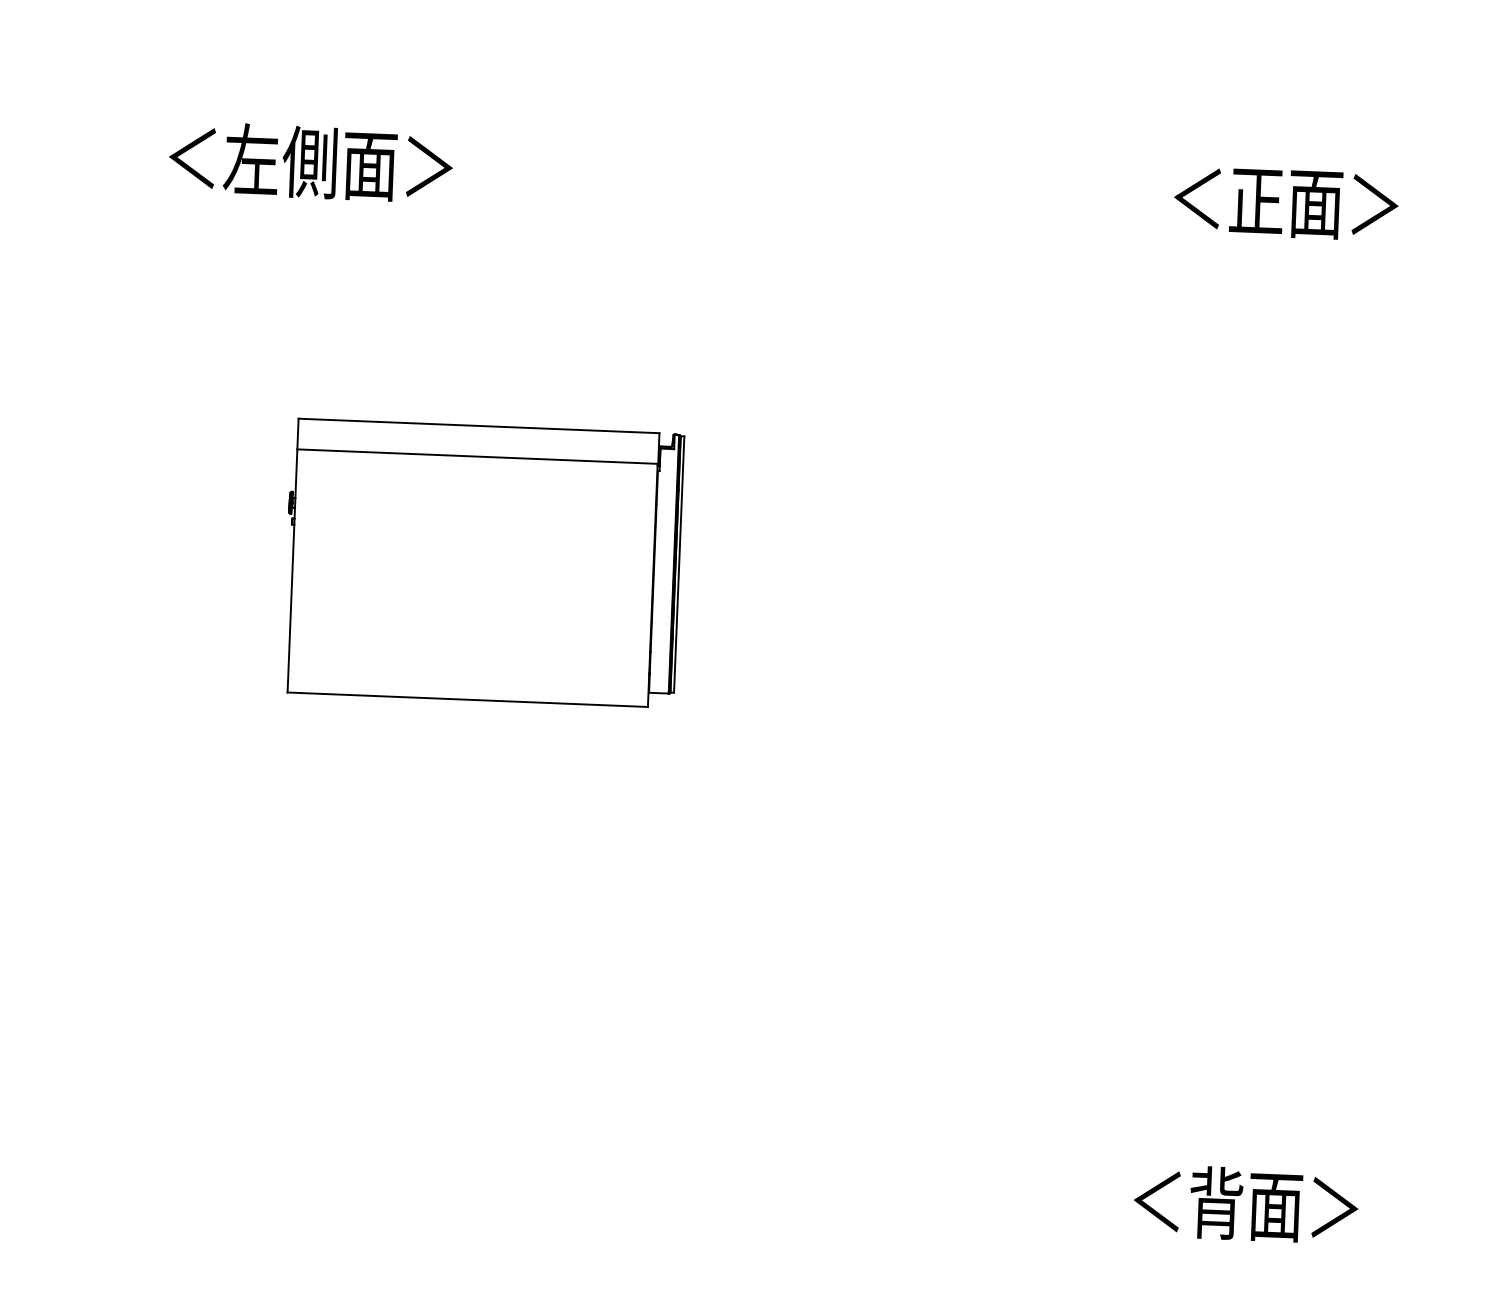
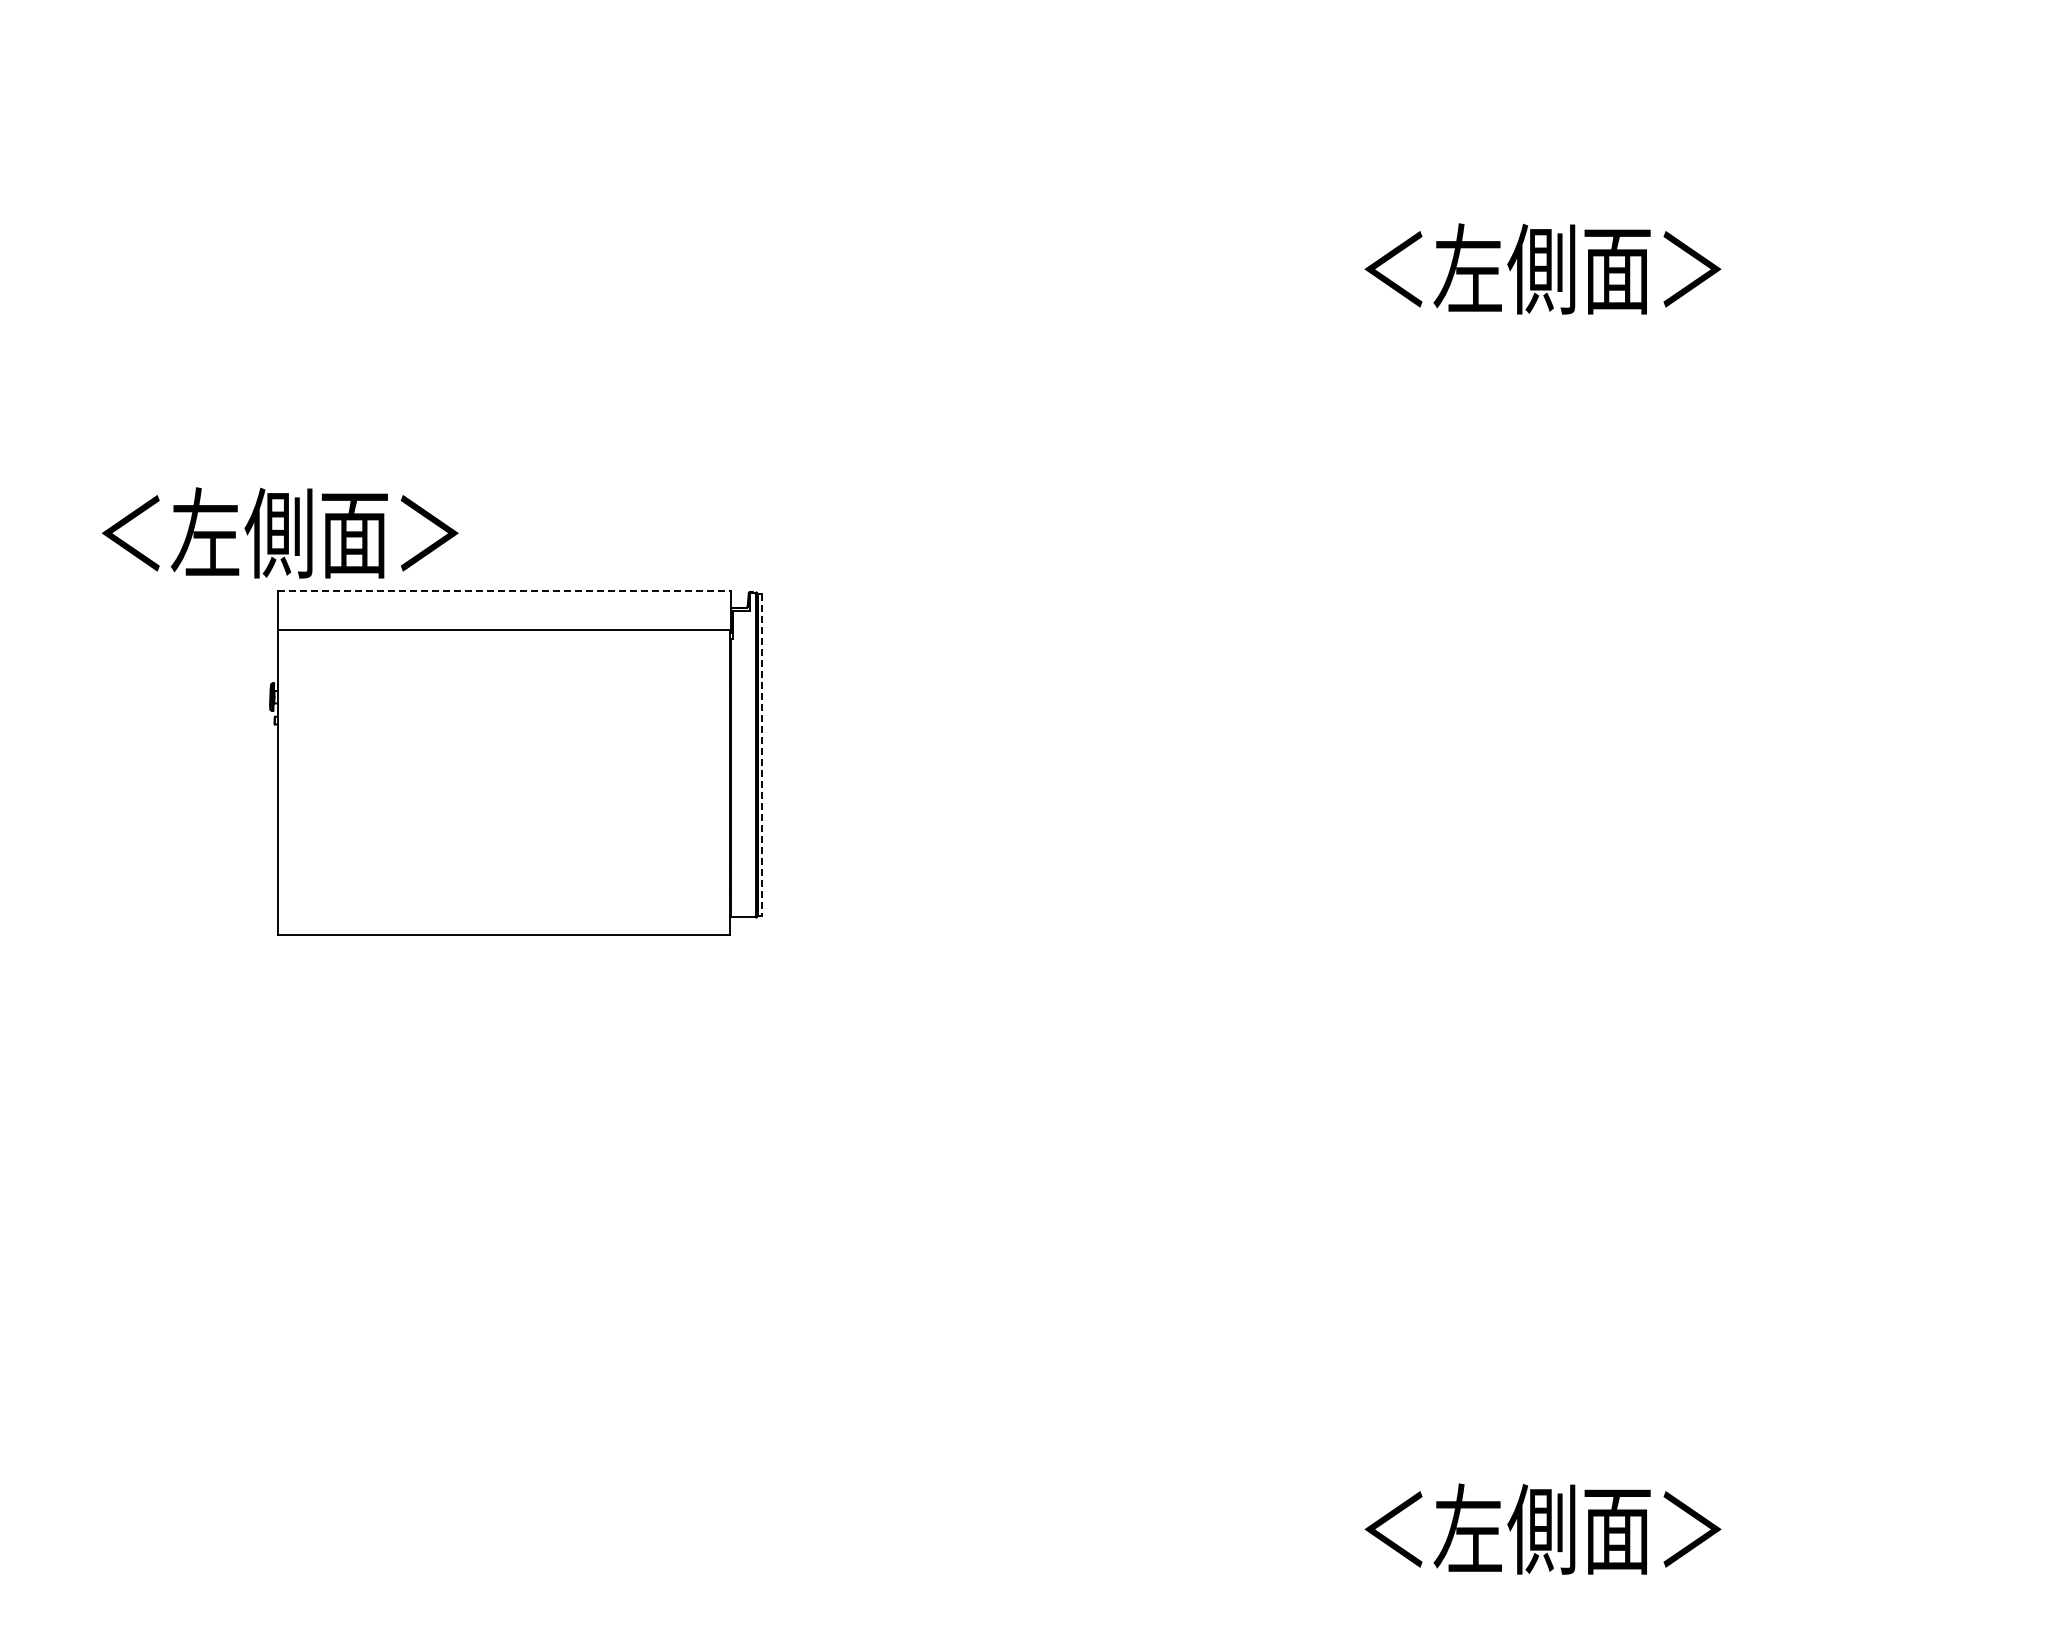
text: (311, 161) -> (280, 532), moved
text: (1343, 203) -> (1577, 268), ＜正面＞ -> ＜左側面＞
line: (479, 426) -> (504, 591), solid -> dashed
line: (679, 564) -> (762, 755), solid -> dashed
text: (1303, 1206) -> (1577, 1528), ＜背面＞ -> ＜左側面＞

